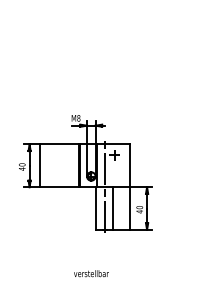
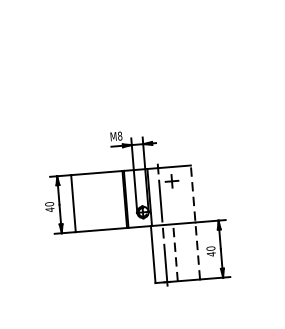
line: (129, 187) -> (195, 222), solid -> dashed
line: (113, 208) -> (176, 252), solid -> dashed

